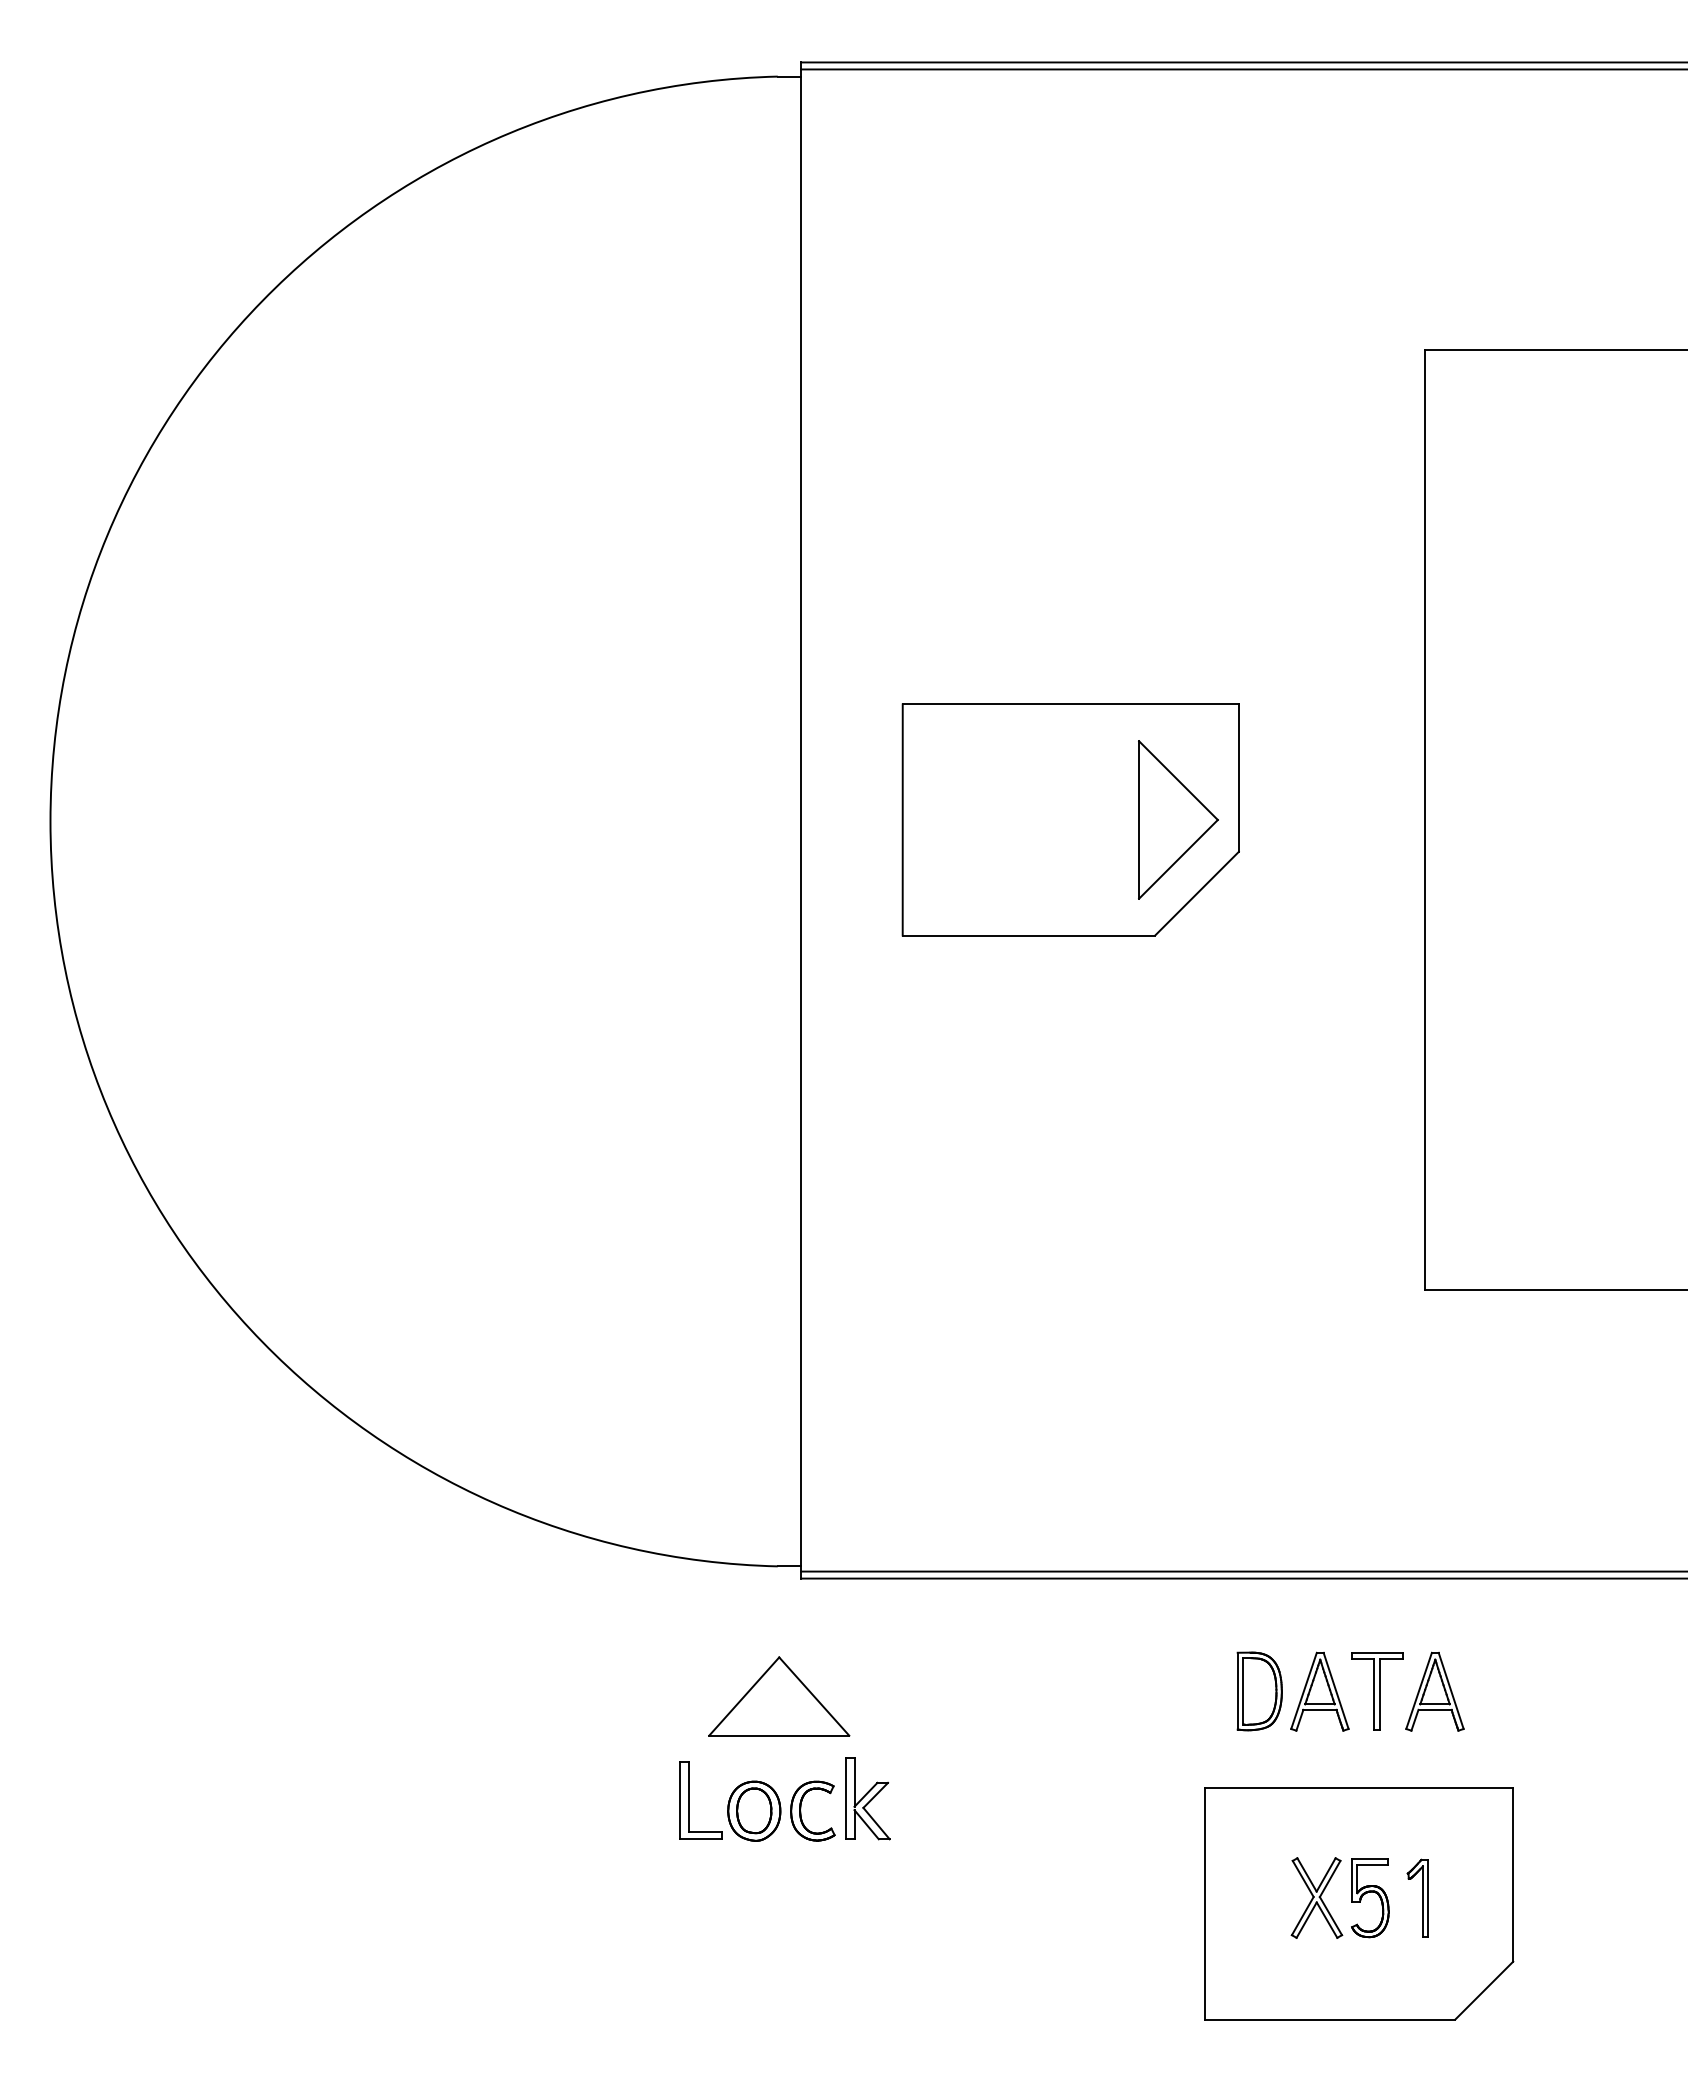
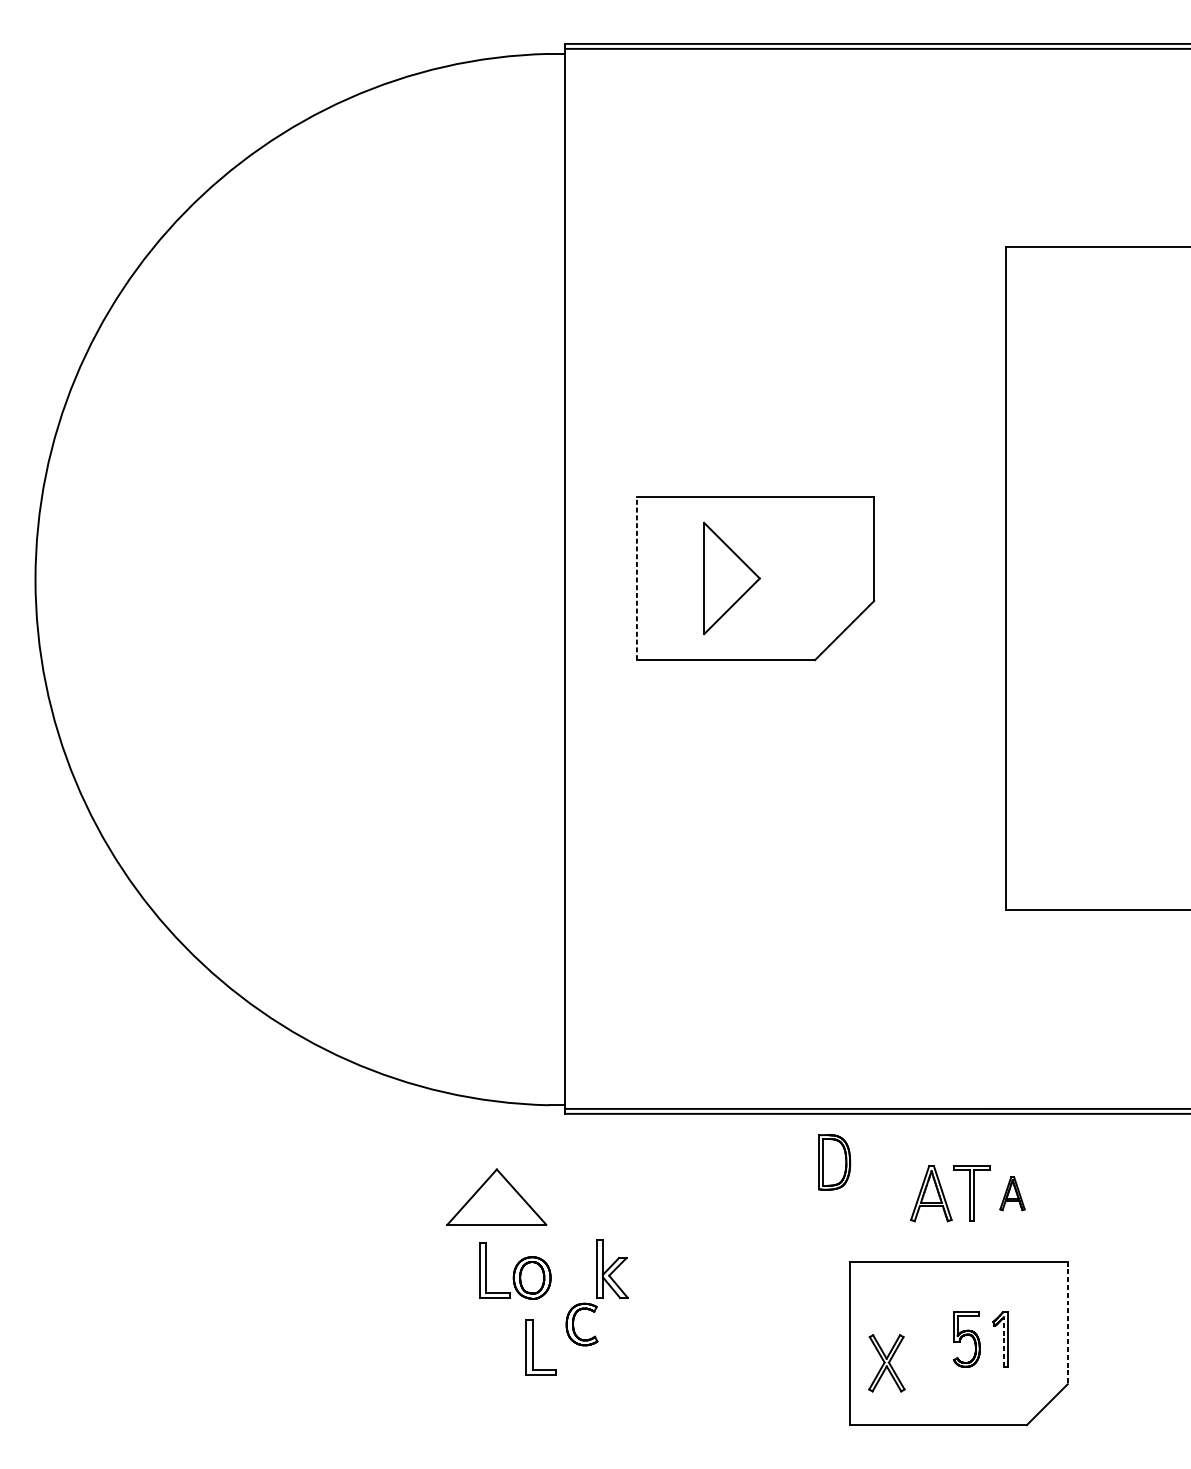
line: (902, 819) -> (636, 578), solid -> dashed
part: (1178, 819) -> (732, 578), moved
part: (1259, 1691) -> (834, 1162), moved
part: (1434, 1691) -> (1012, 1193), size x0.6
part: (779, 1696) -> (497, 1197), moved
part: (801, 1811) -> (573, 1324), moved
line: (1513, 1874) -> (1067, 1322), solid -> dashed
part: (1316, 1897) -> (886, 1362), moved
line: (1422, 1901) -> (1003, 1341), solid -> dashed
part: (755, 1909) -> (533, 1347), added

